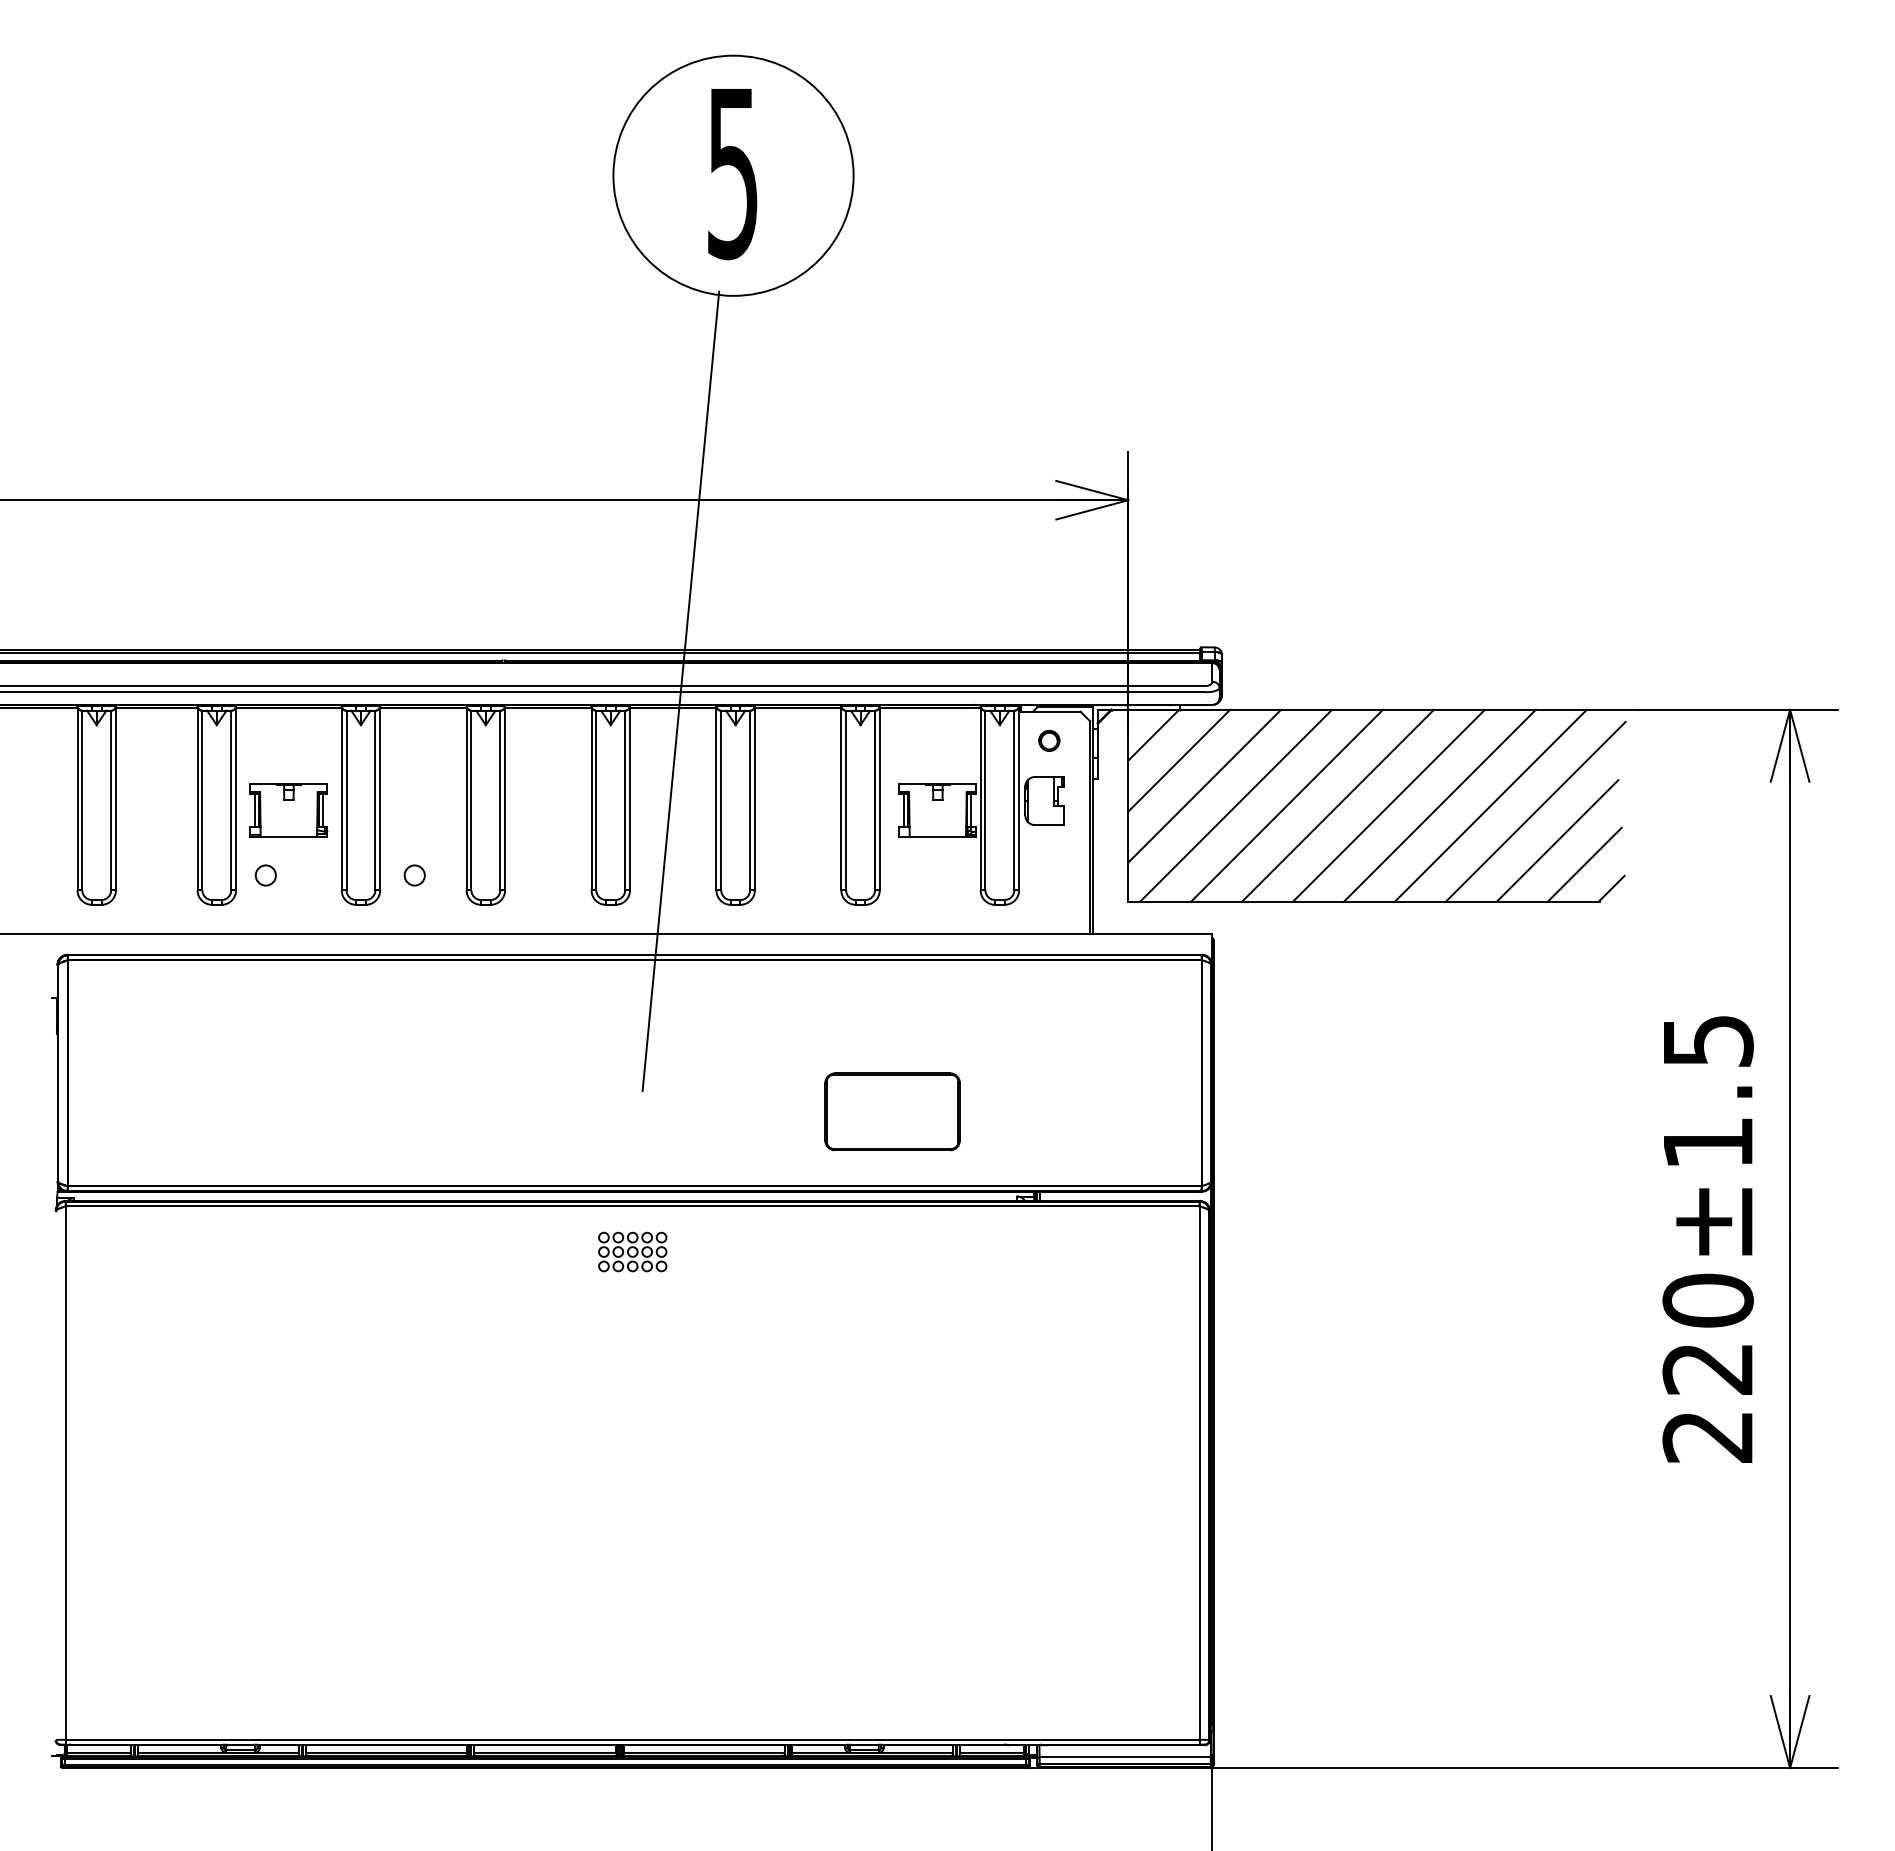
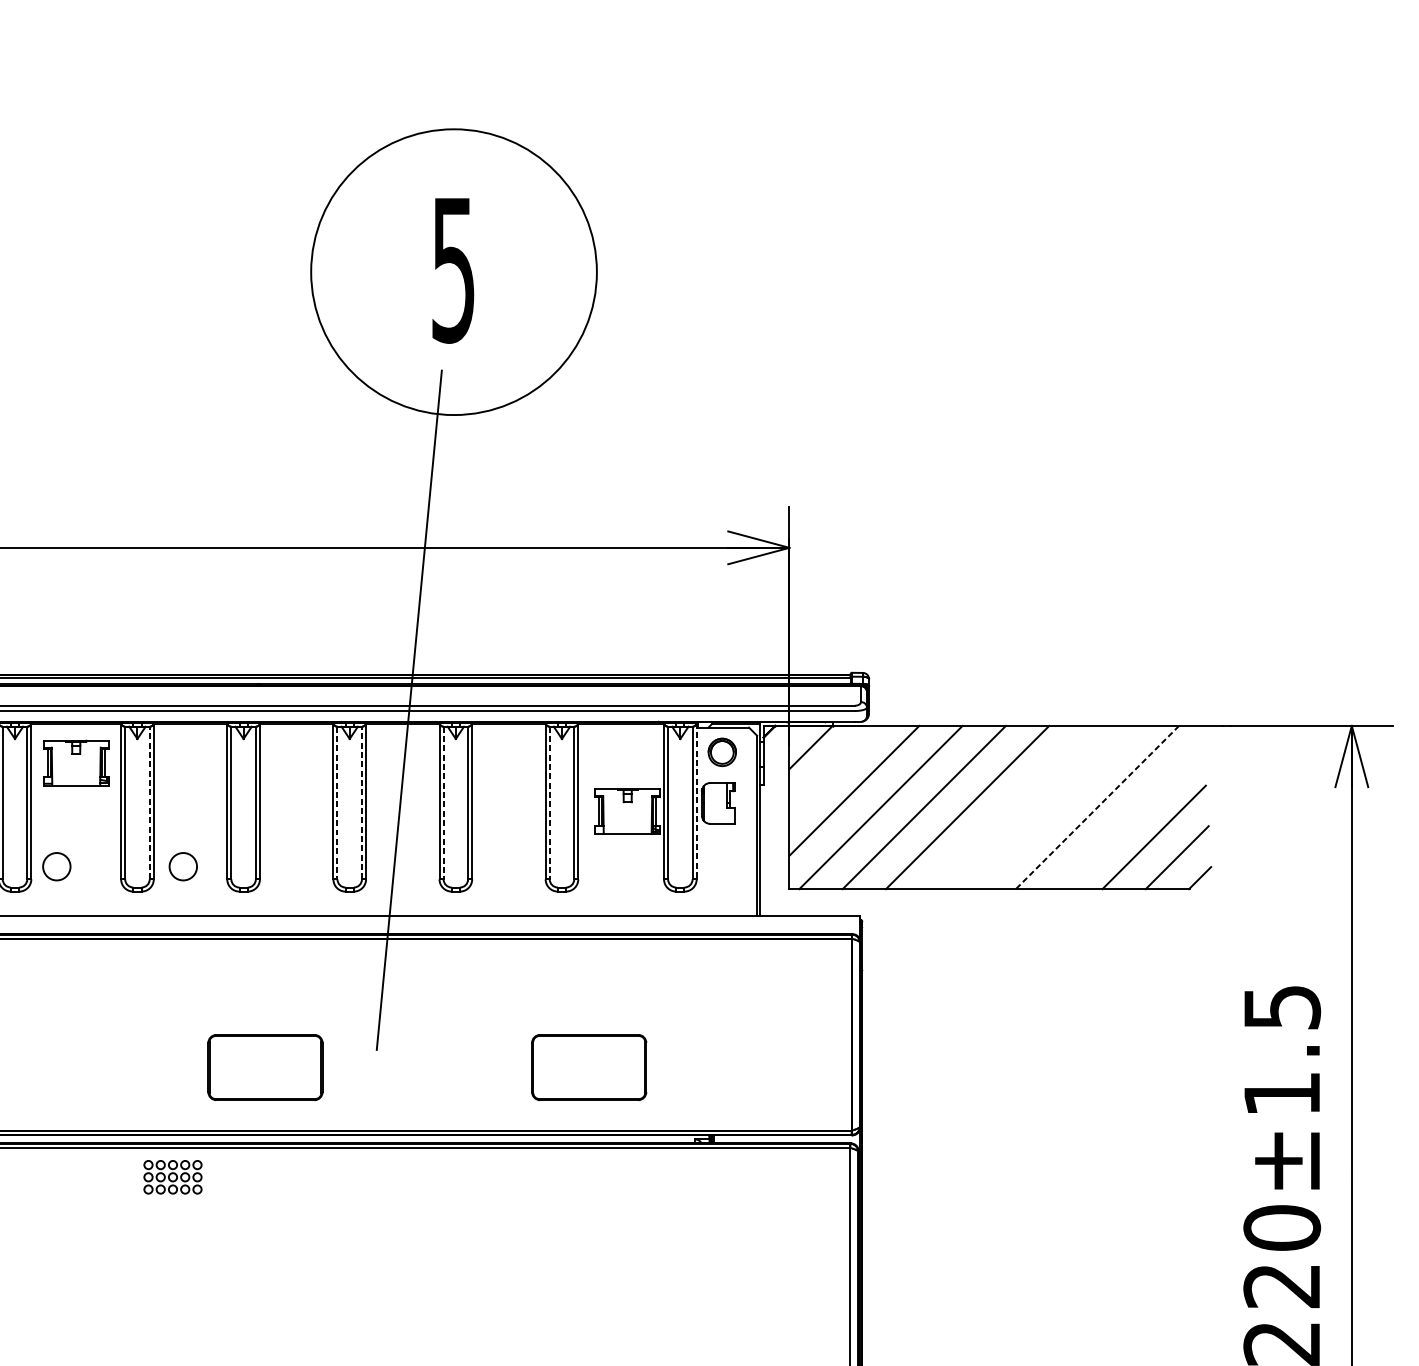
circle: (733, 175) -> (454, 271), size x1.4
part: (1049, 740) -> (722, 752), size x1.6
line: (1179, 760) -> (832, 768), removed
line: (1019, 798) -> (697, 801), solid -> dashed
line: (375, 800) -> (149, 802), solid -> dashed
line: (596, 800) -> (337, 802), solid -> dashed
line: (625, 800) -> (362, 802), solid -> dashed
line: (721, 800) -> (443, 802), solid -> dashed
line: (846, 800) -> (550, 802), solid -> dashed
line: (1388, 805) -> (1010, 807), removed
line: (1439, 805) -> (1053, 807), removed
line: (1490, 805) -> (1097, 807), solid -> dashed
part: (288, 810) -> (75, 763), moved
line: (1535, 811) -> (1135, 812), removed
circle: (265, 875) -> (56, 866), size x1.6
circle: (414, 875) -> (182, 866), size x1.6
part: (511, 1111) -> (265, 1067), added
part: (632, 1251) -> (172, 1176), moved

